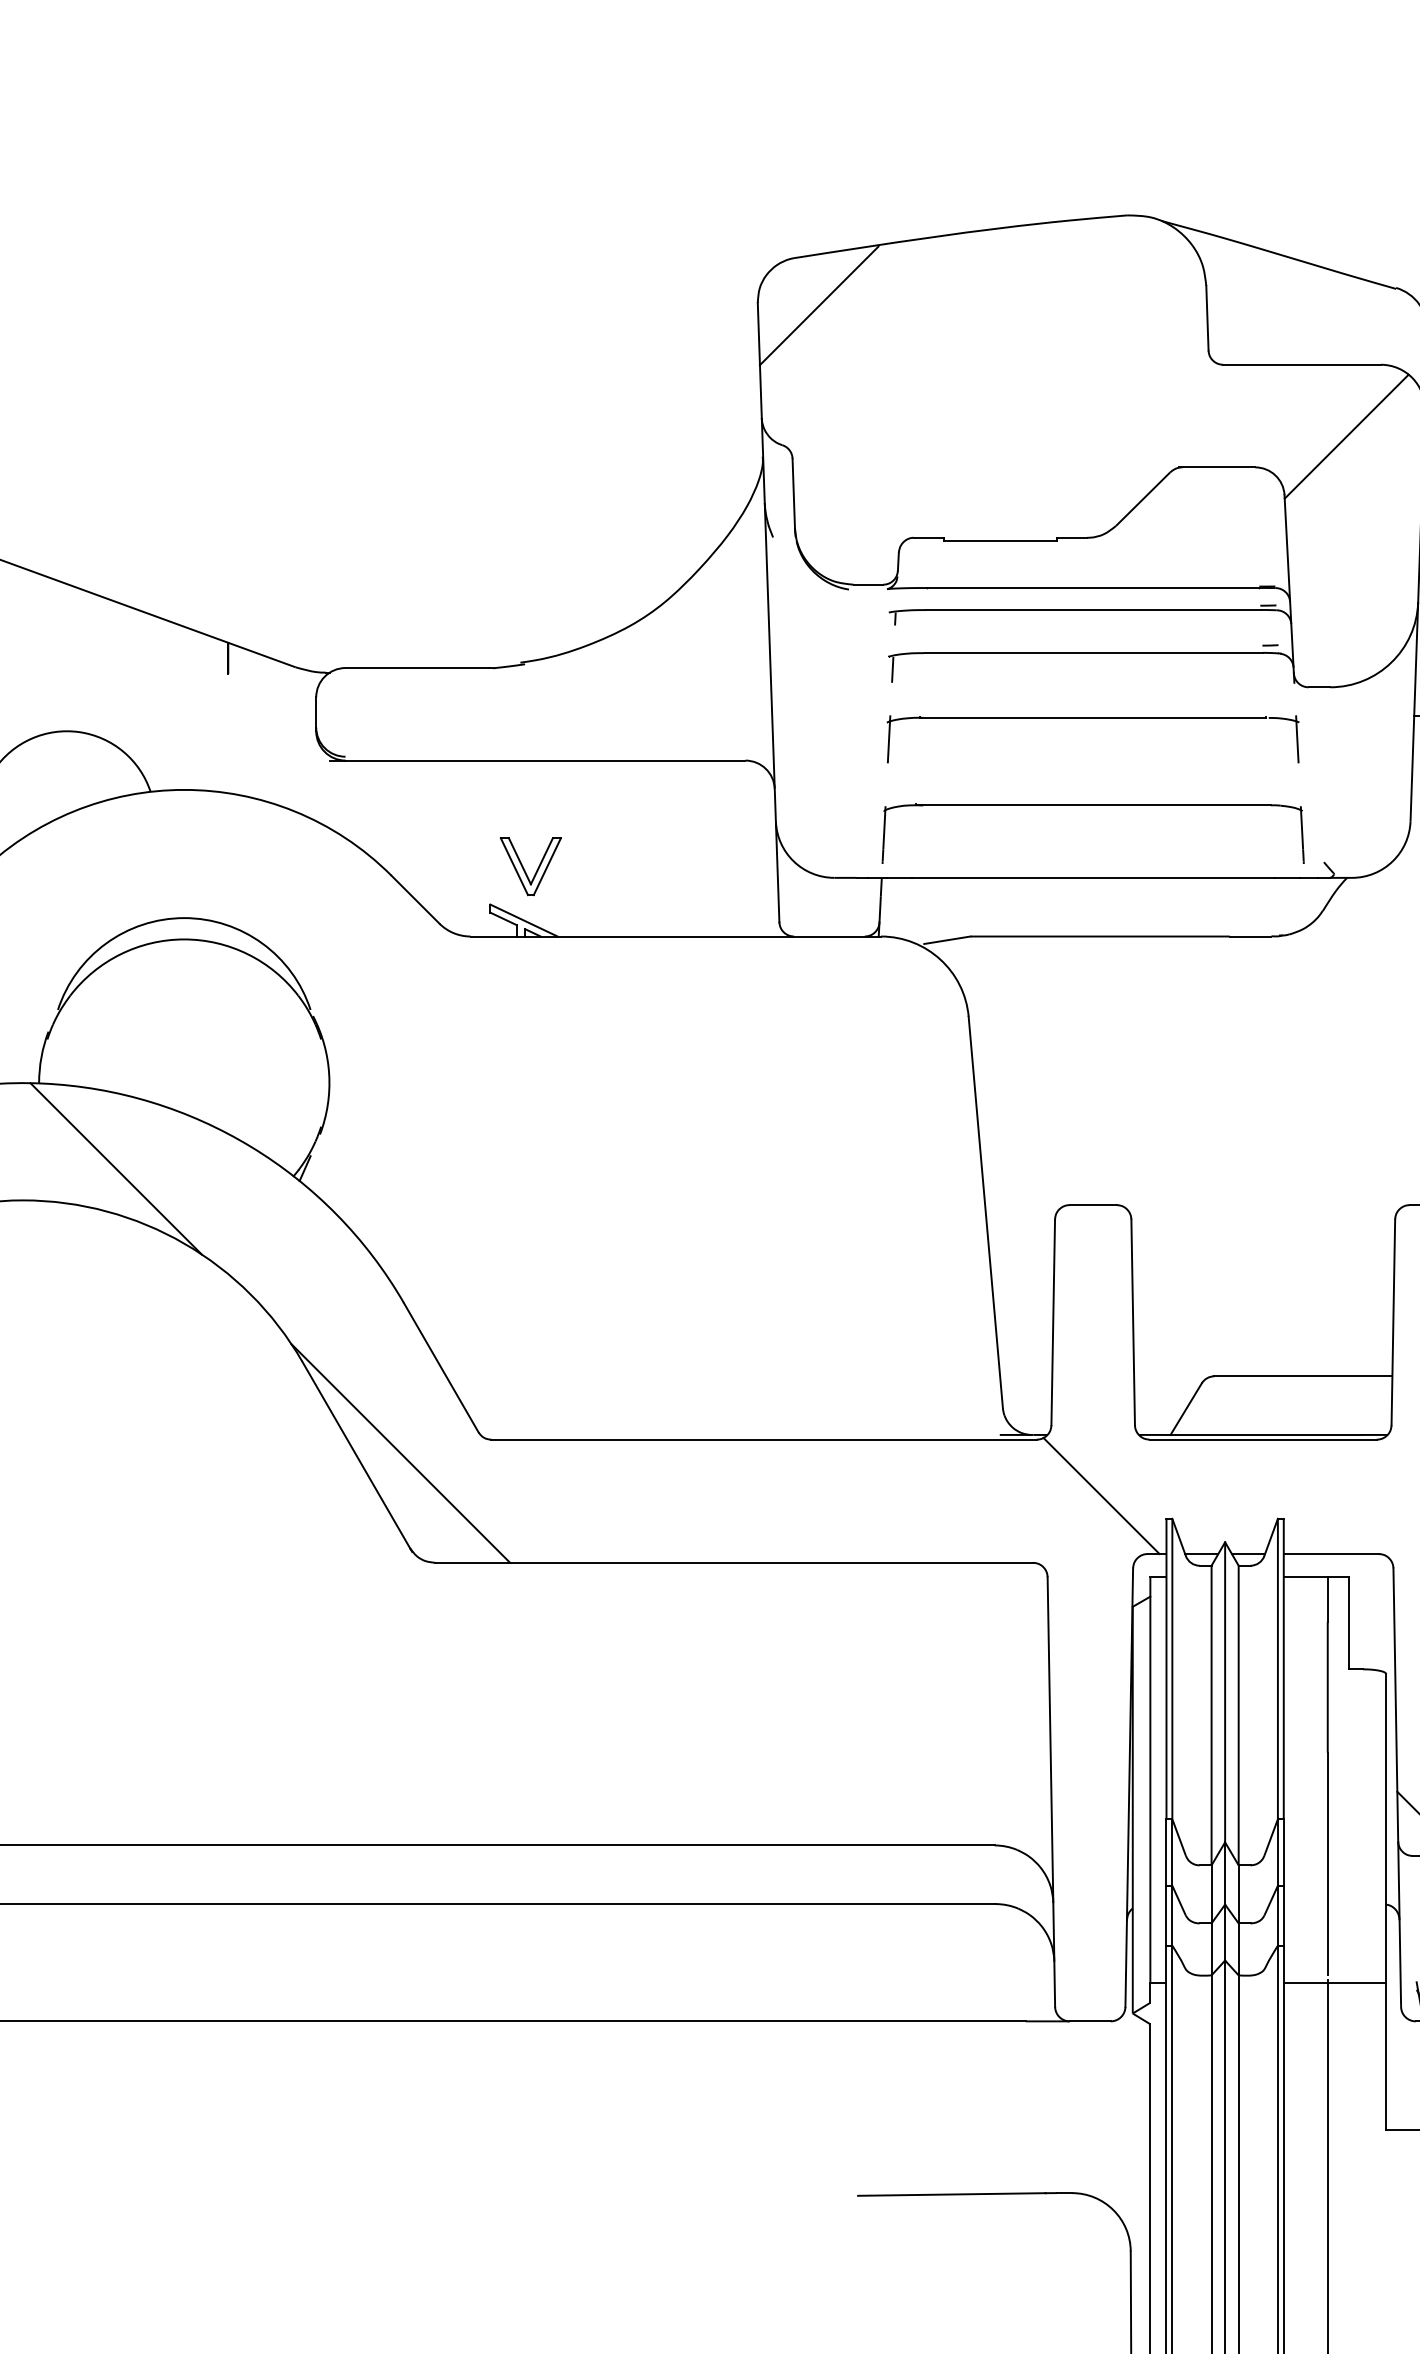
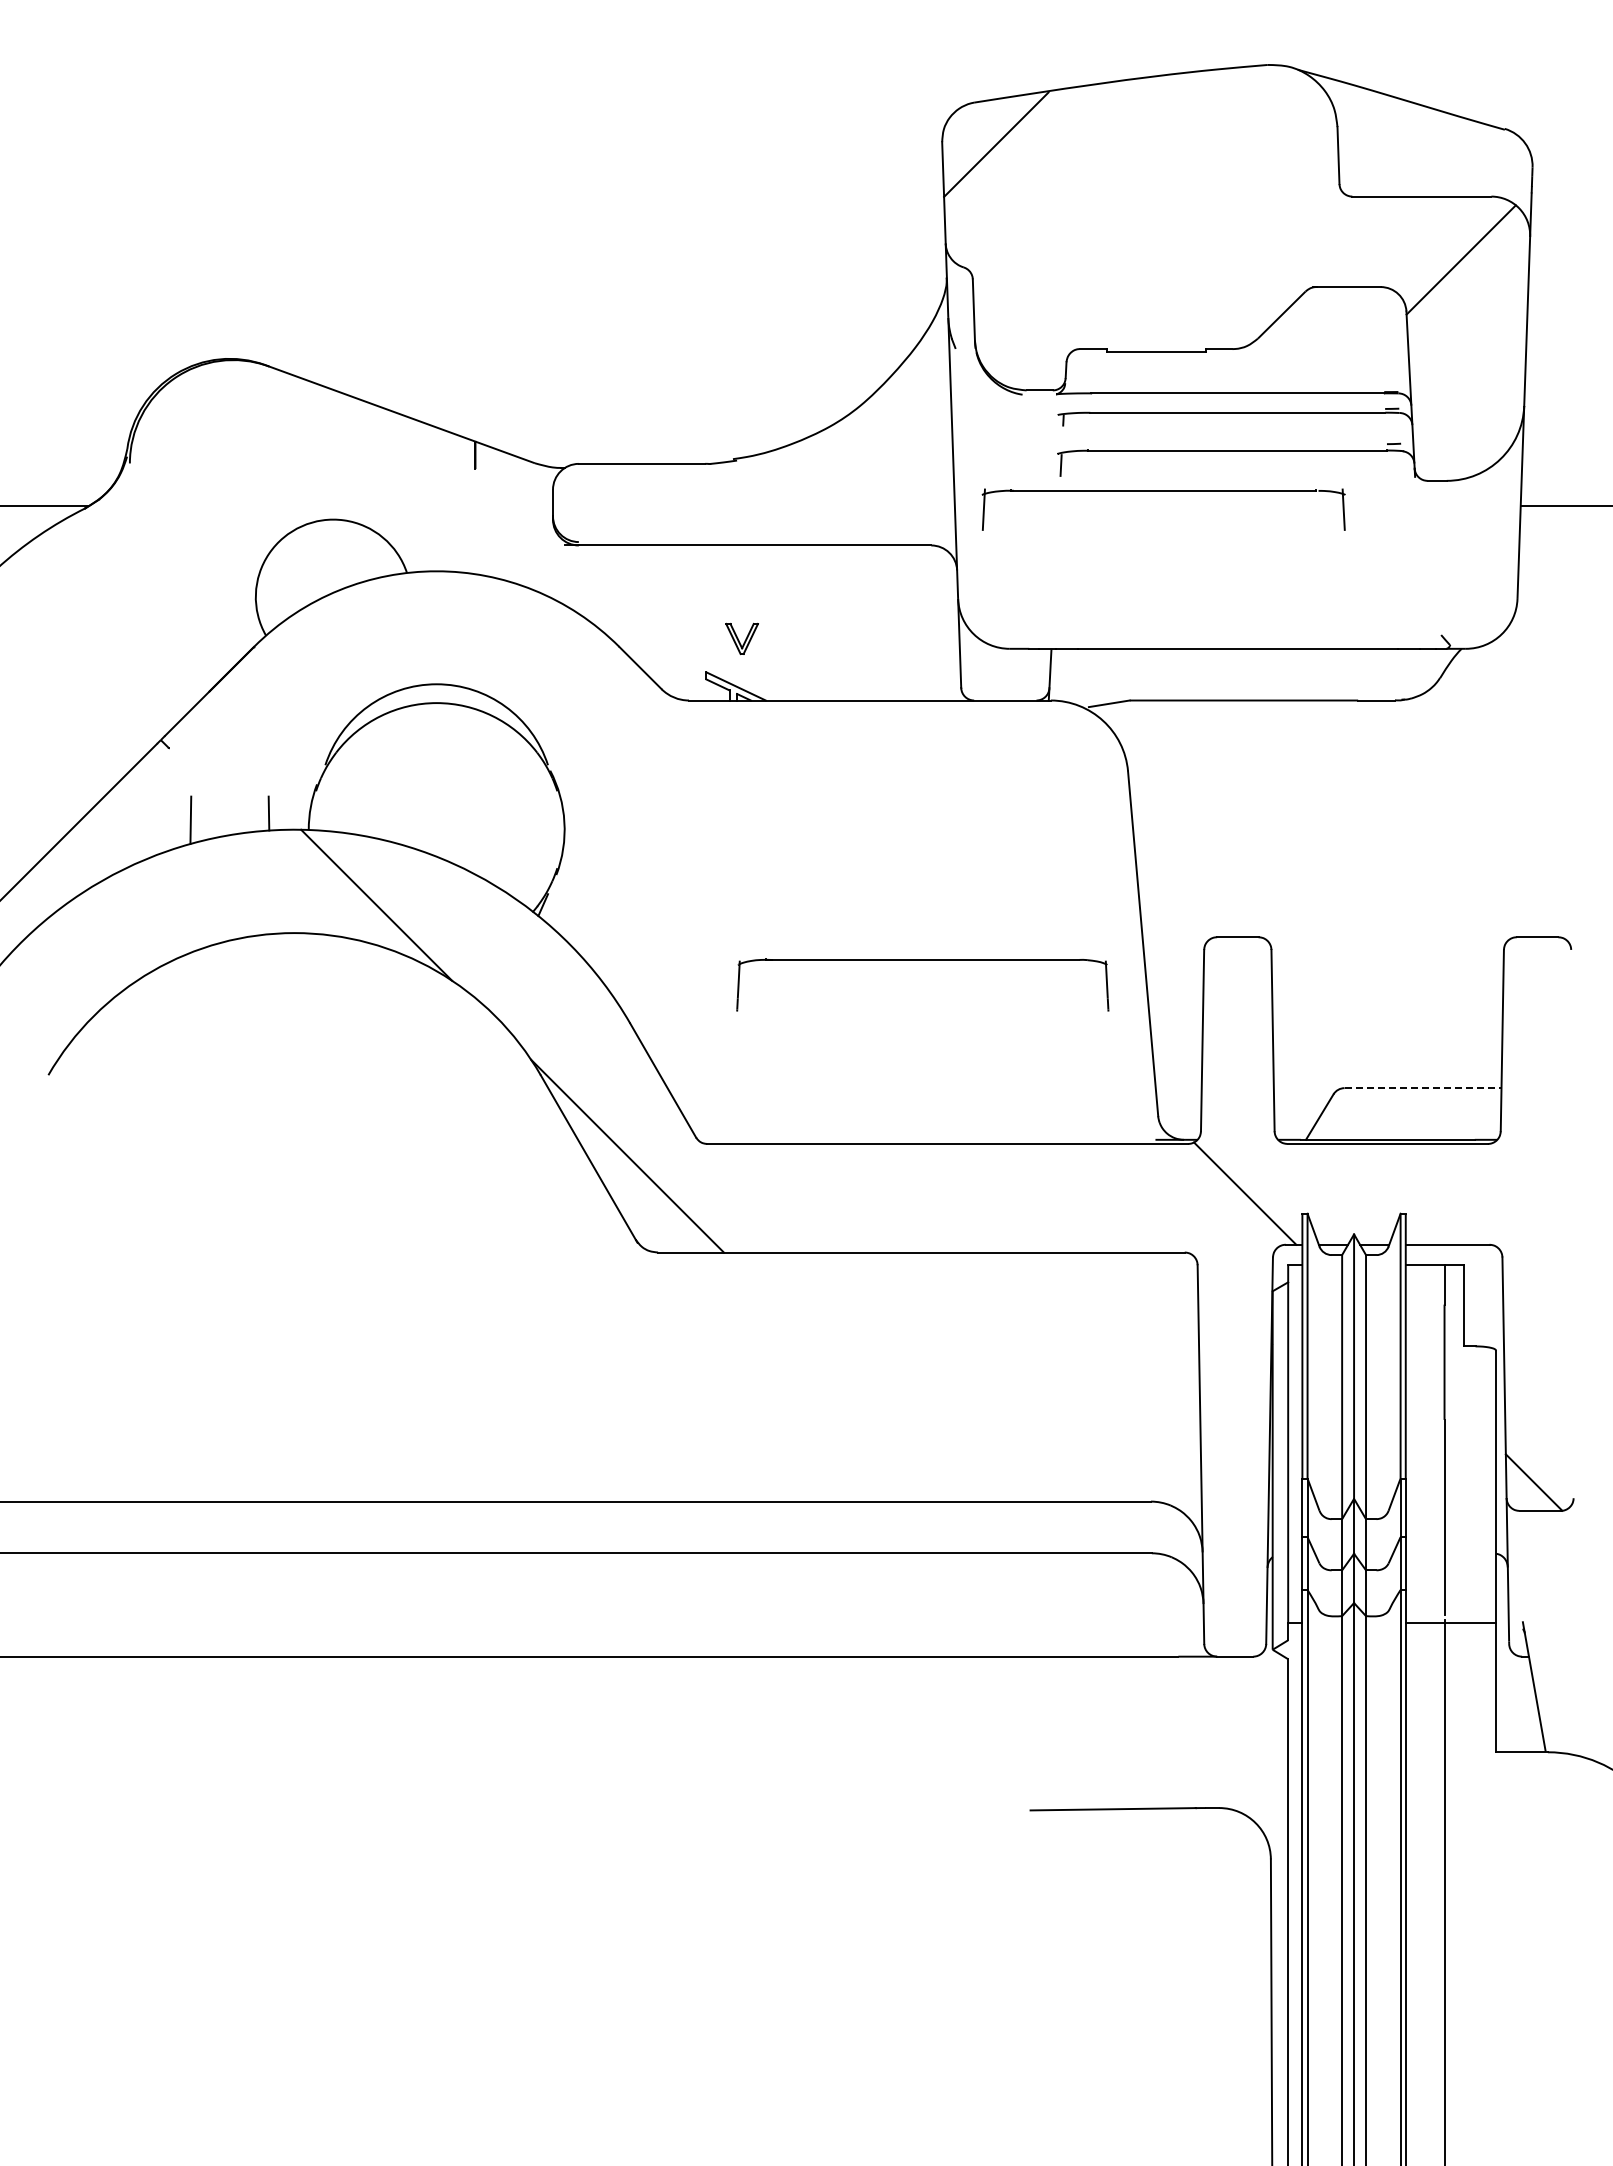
part: (1092, 718) -> (1163, 491), moved
part: (1092, 806) -> (922, 960), moved
part: (530, 866) -> (741, 638), size x0.6
line: (1303, 1376) -> (1423, 1088), solid -> dashed

